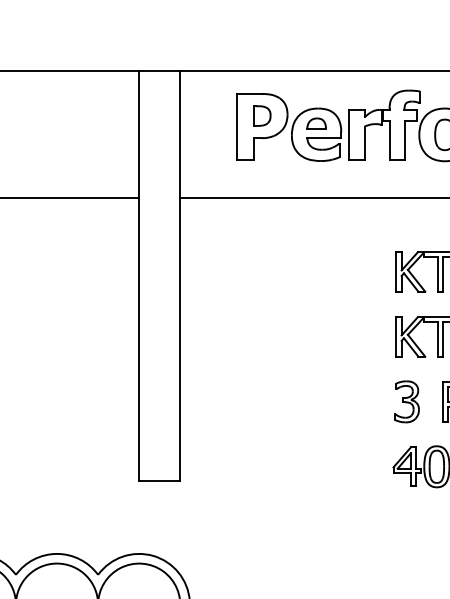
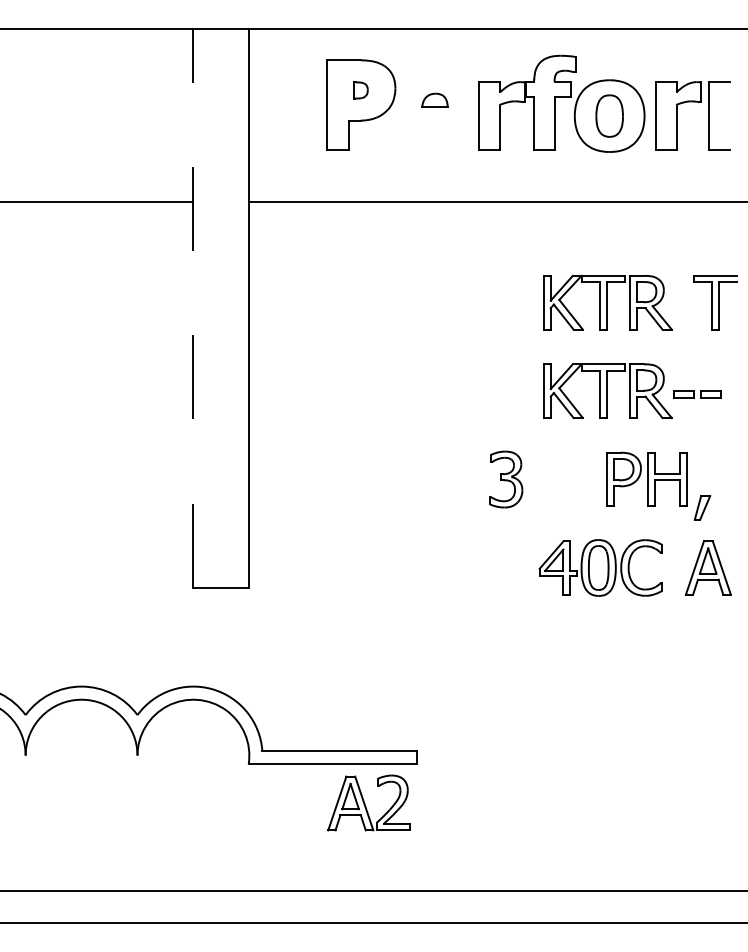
part: (261, 116) -> (360, 90), size x0.6
part: (316, 134) -> (434, 115), removed
line: (139, 276) -> (193, 308), solid -> dashed
part: (407, 401) -> (506, 479), moved

